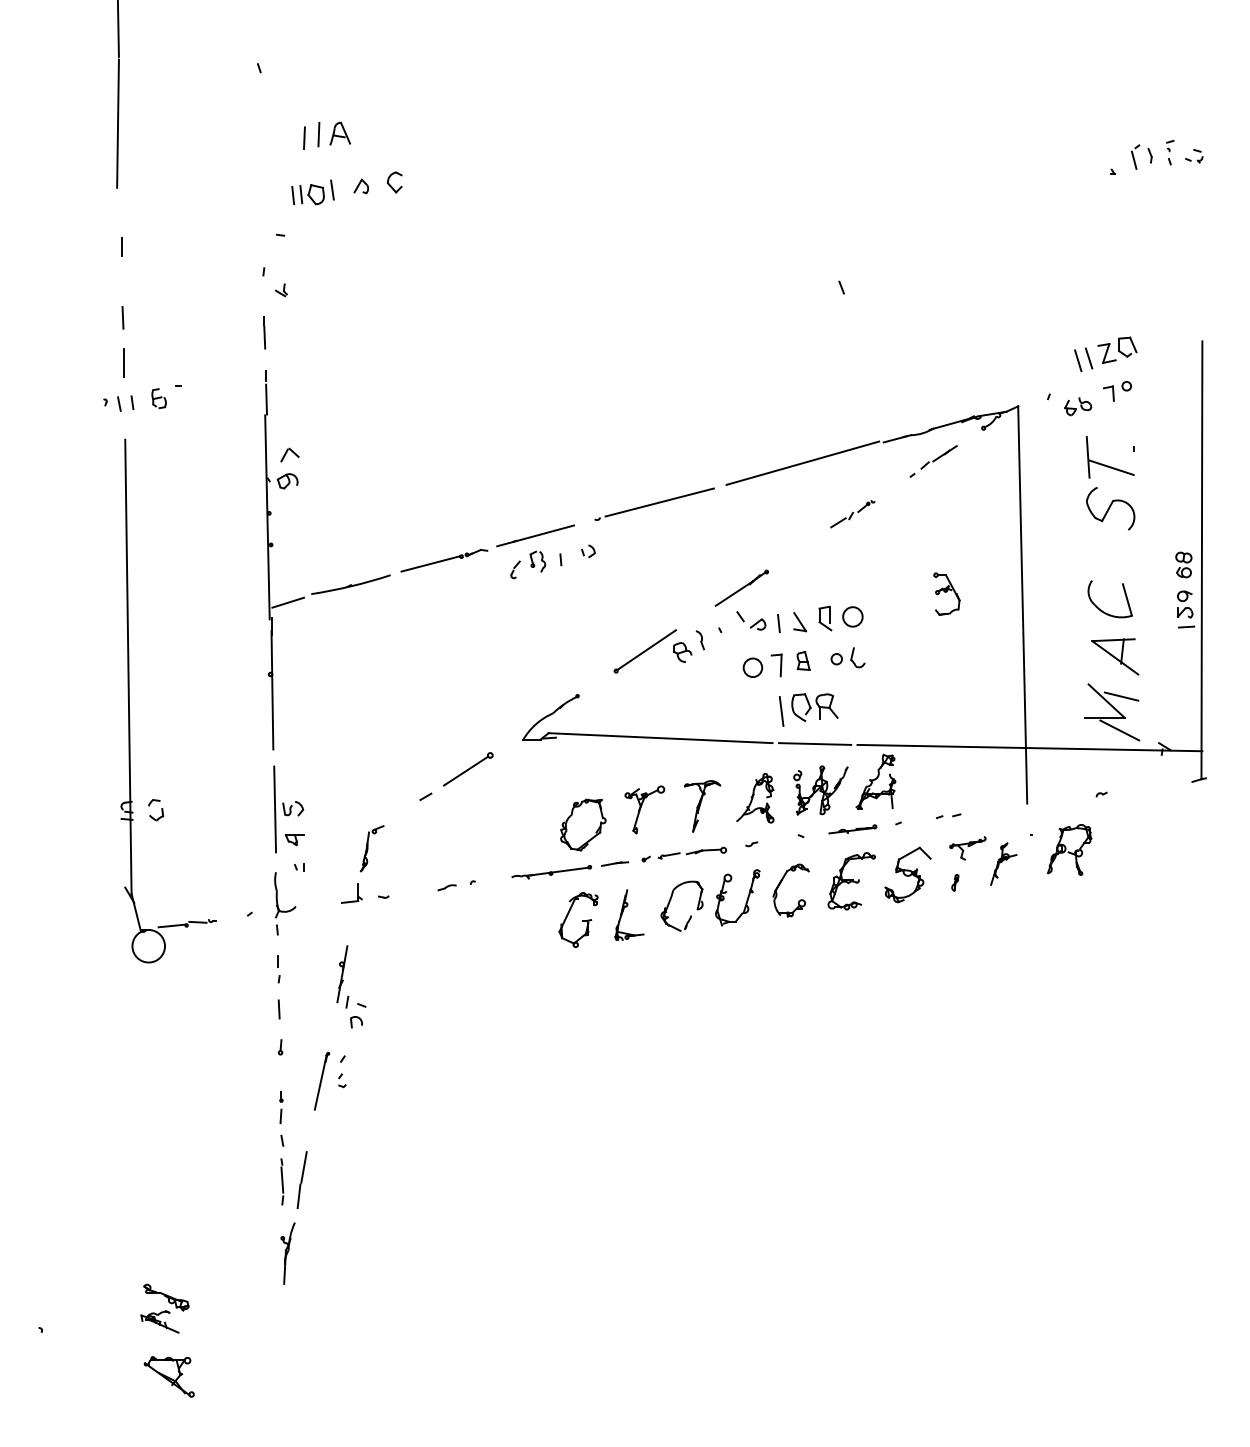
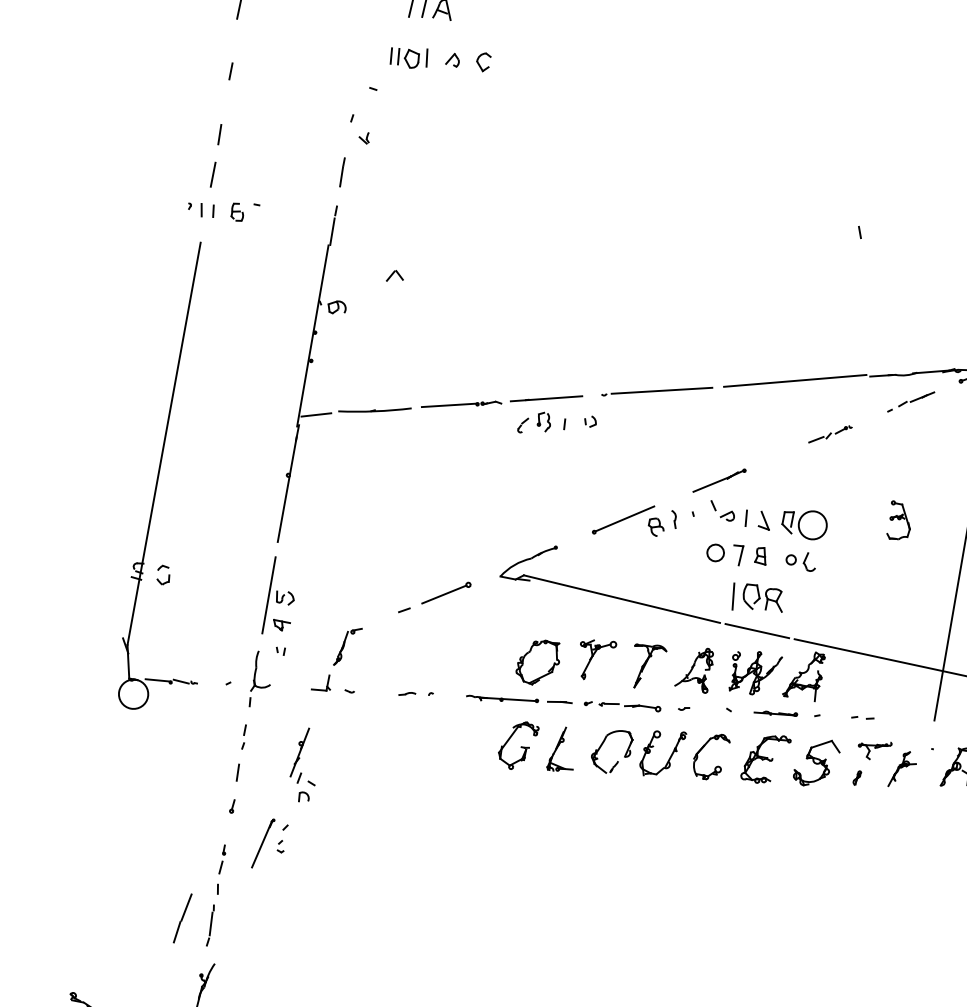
part: (289, 454) -> (395, 276), moved
circle: (852, 616) -> (812, 524), size x1.6
line: (301, 1179) -> (182, 917), moved

